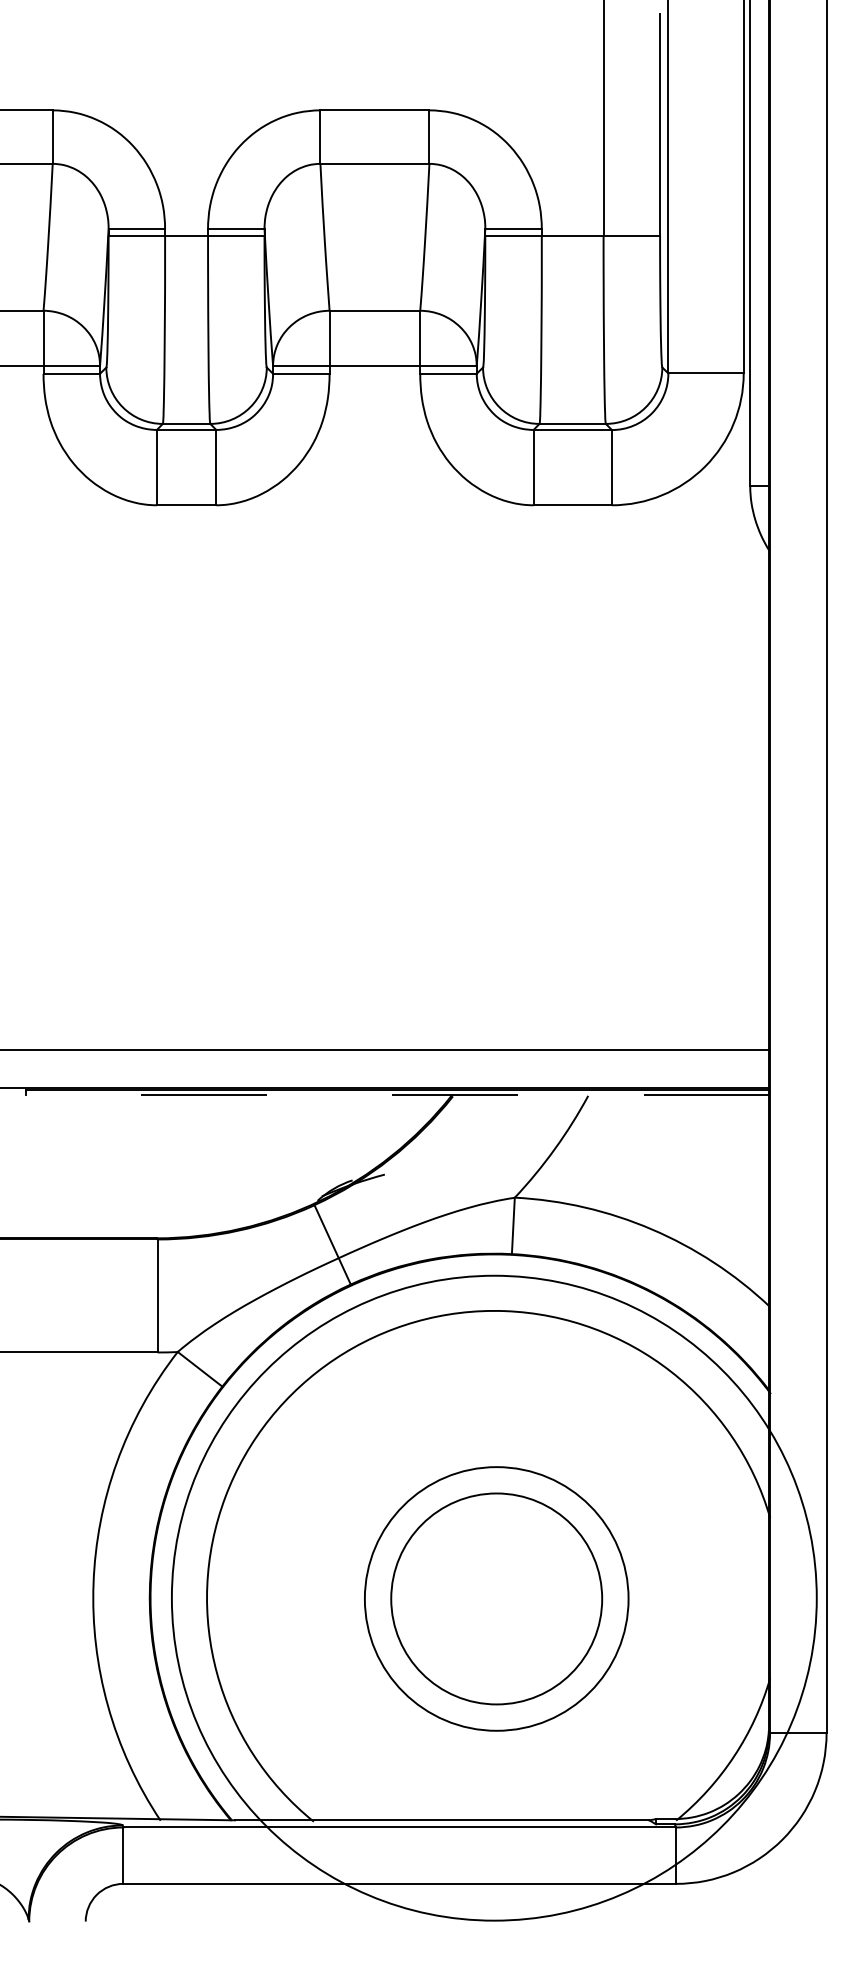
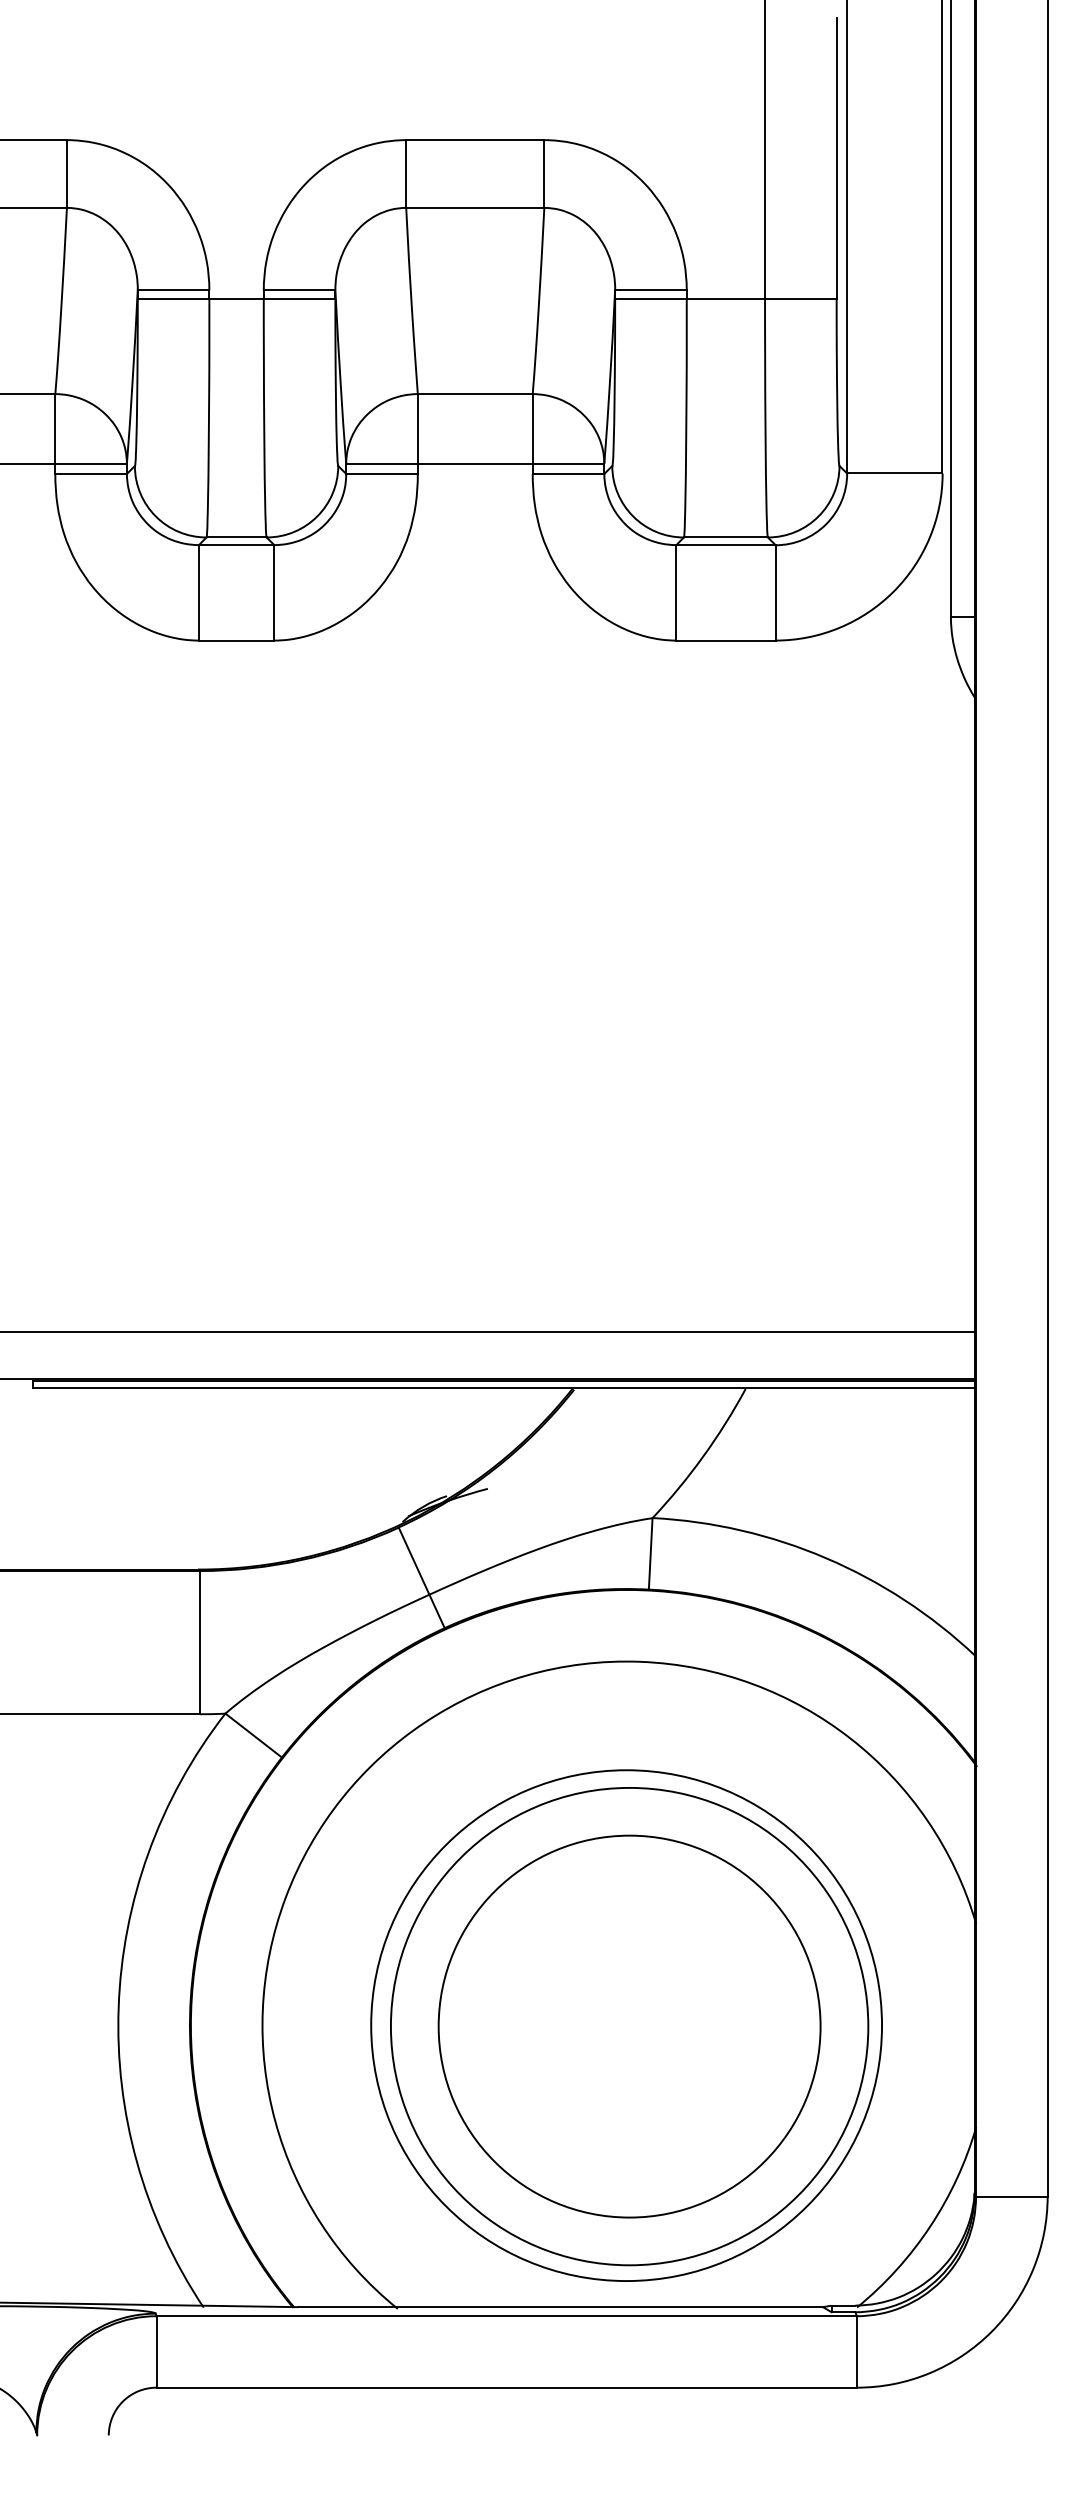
line: (397, 1095) -> (503, 1388), dashed -> solid
circle: (493, 1597) -> (625, 2024), size x0.62
circle: (496, 1598) -> (629, 2026), size x1.43
circle: (496, 1598) -> (629, 2026), size x1.43

